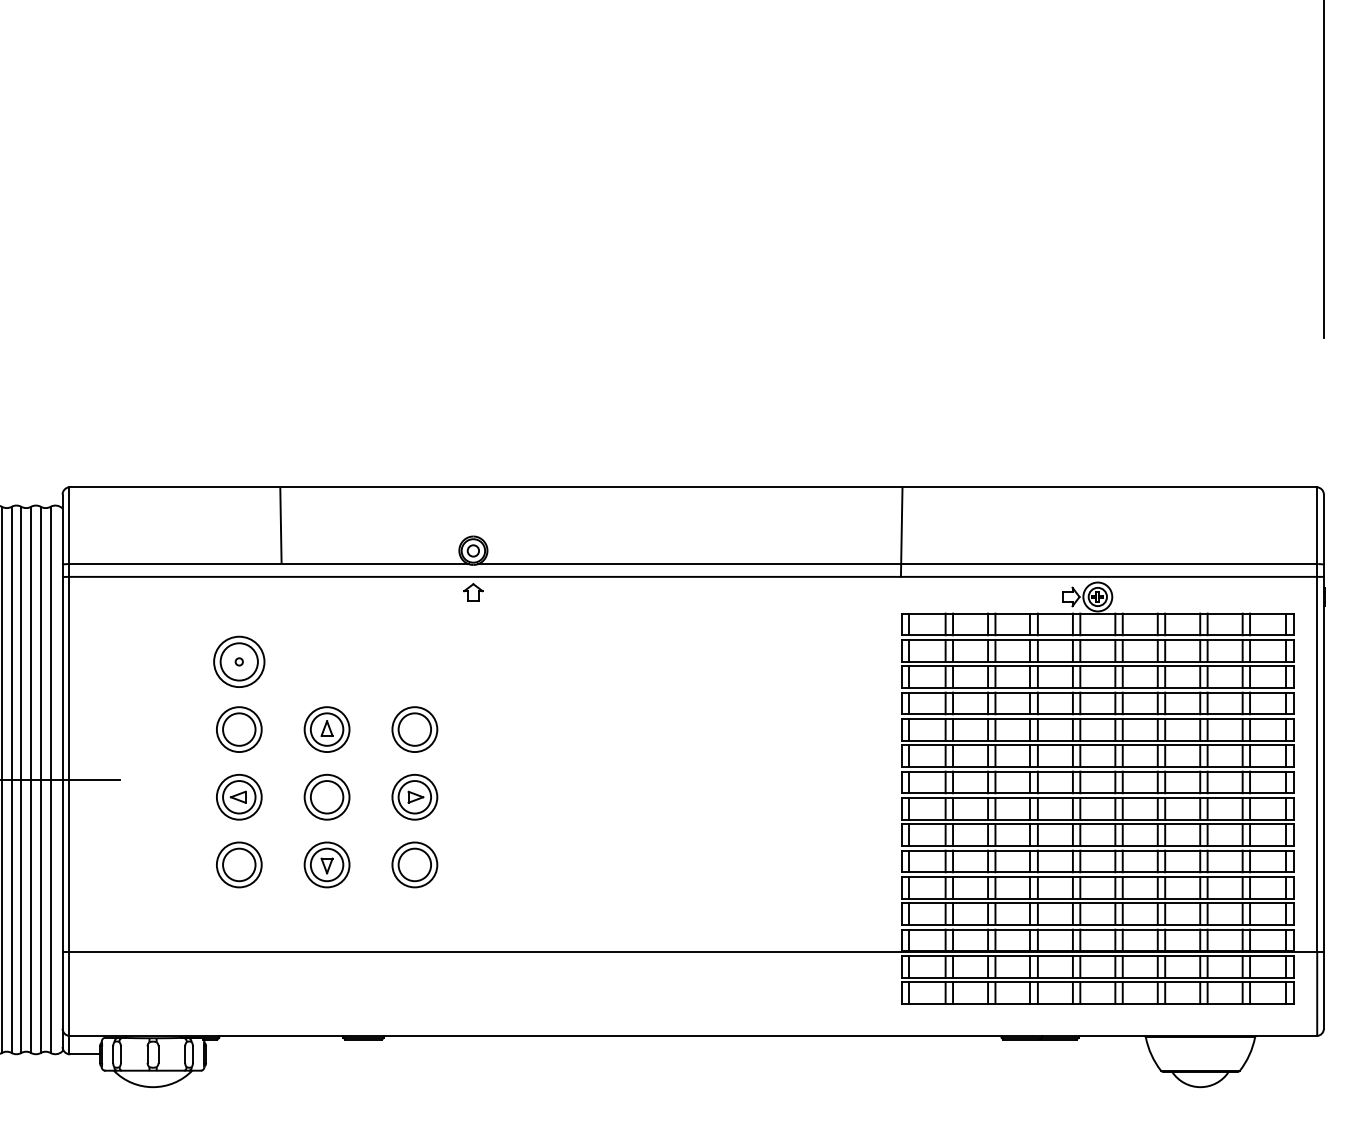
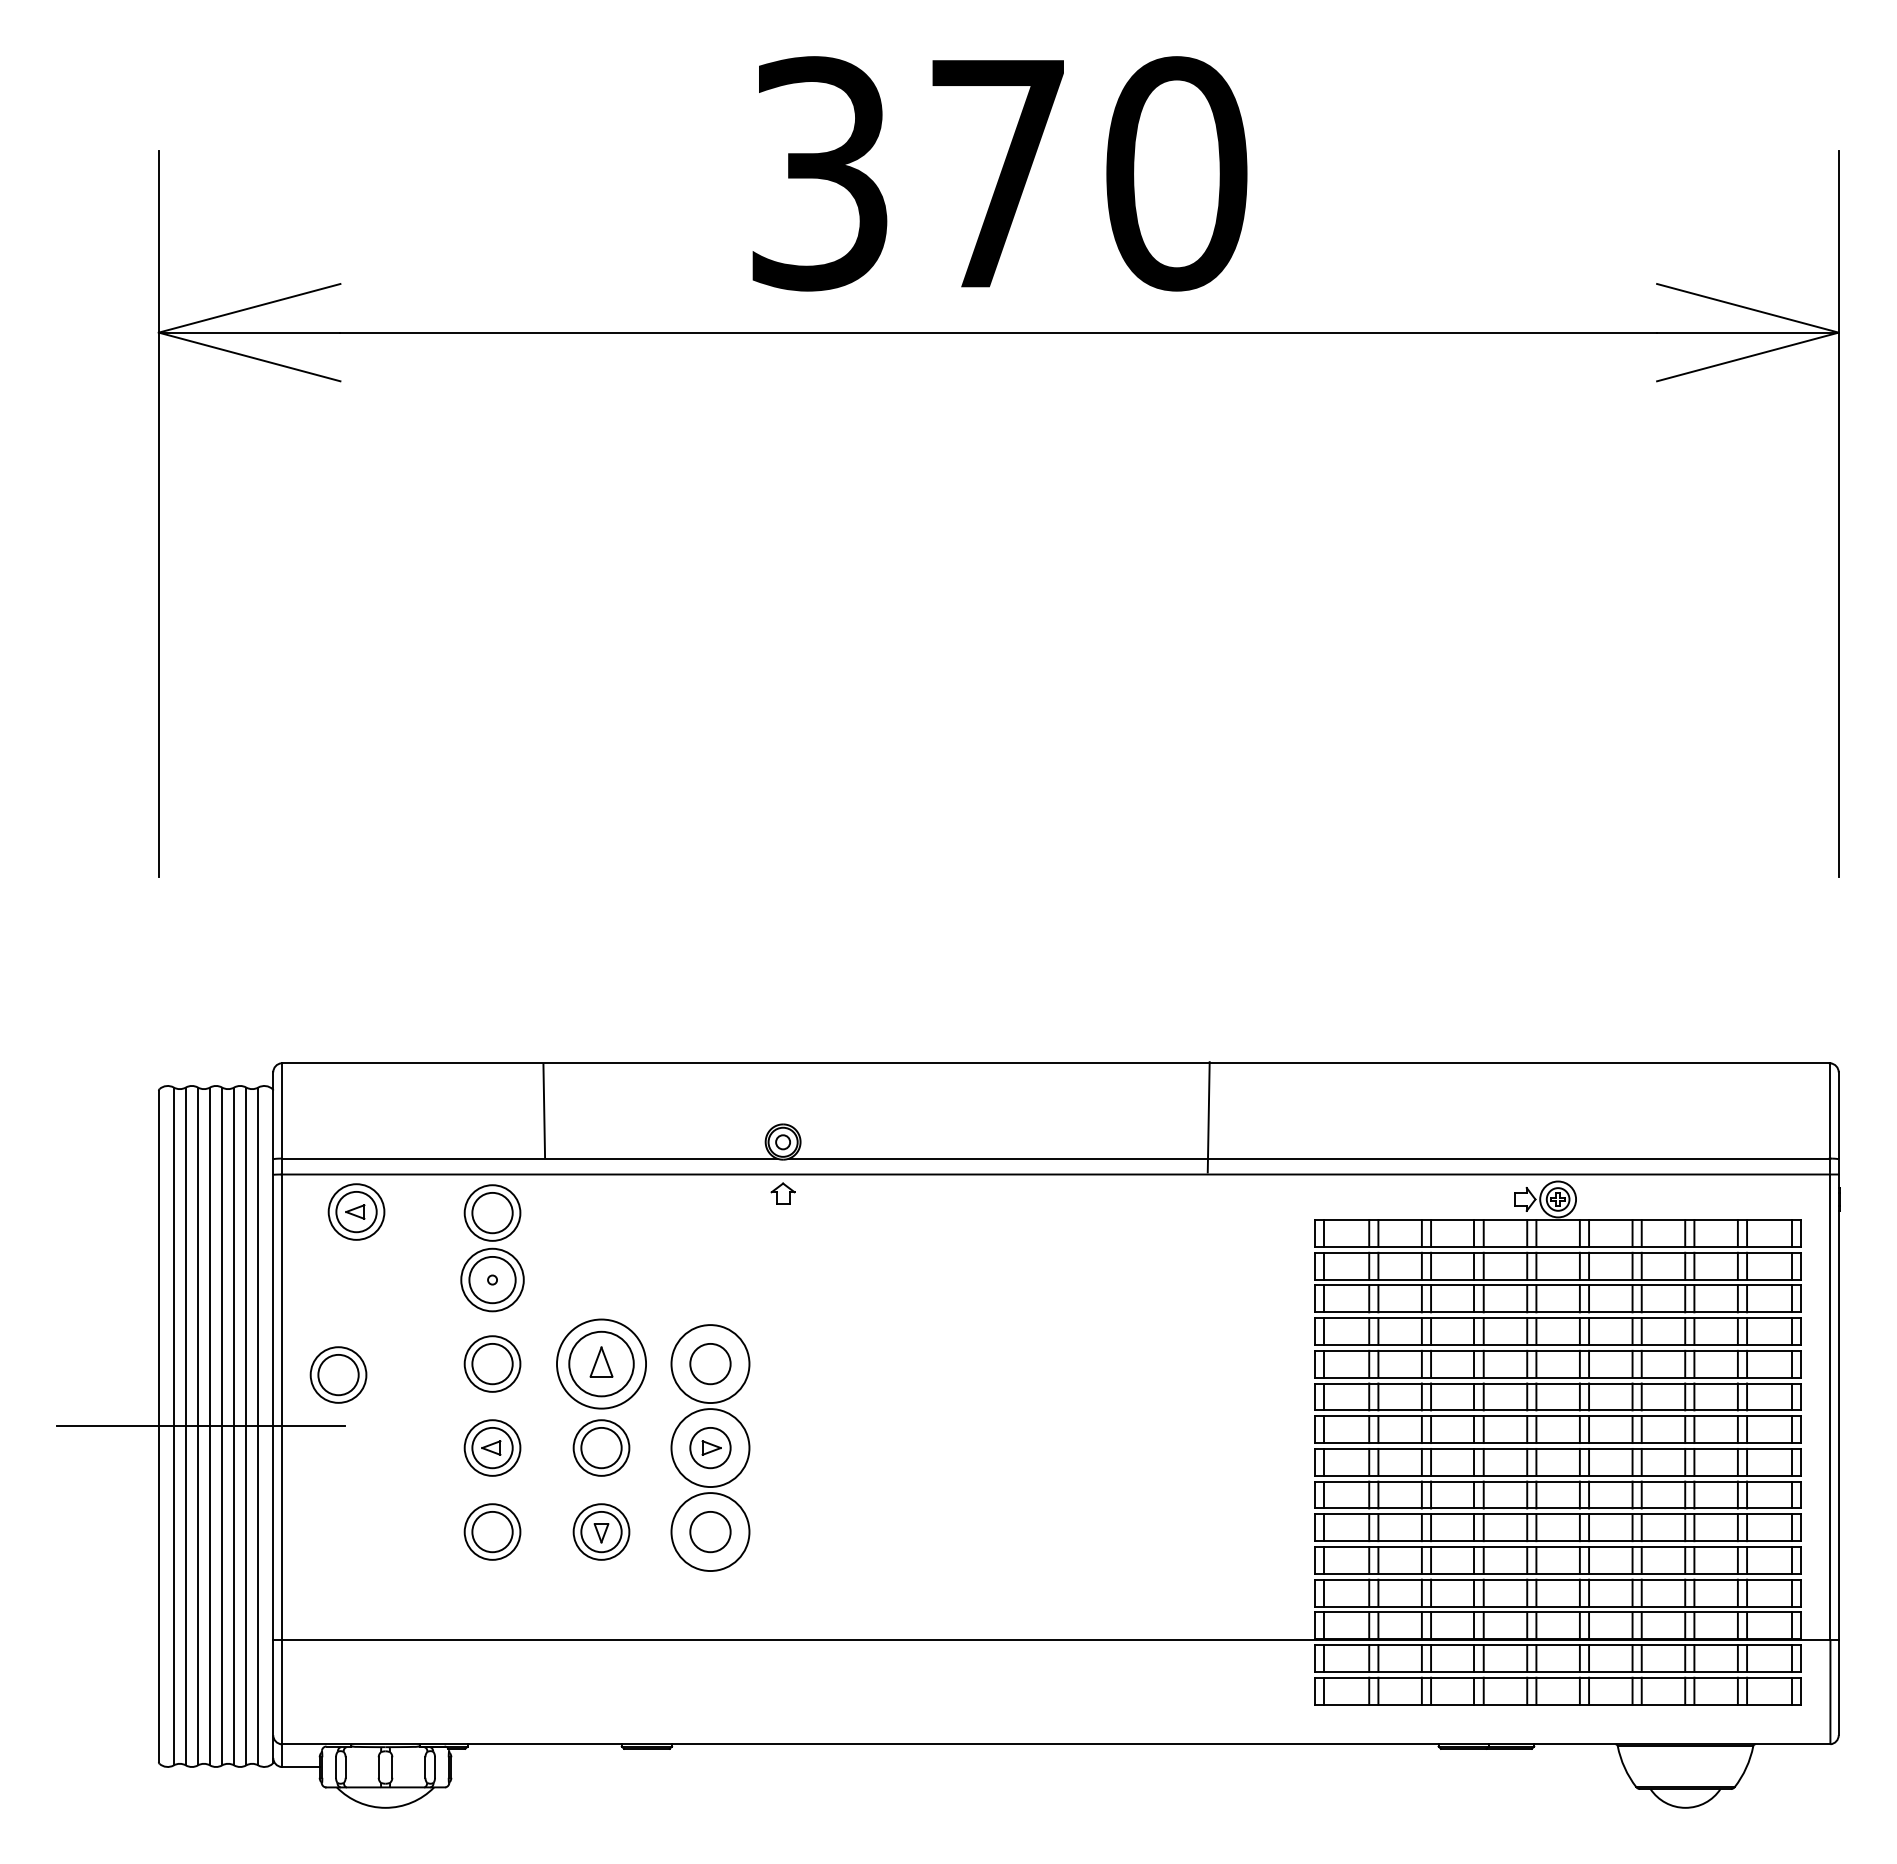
line: (901, 532) -> (1208, 1117), moved
part: (129, 606) -> (356, 1211), added
part: (239, 607) -> (492, 1212), added
part: (327, 729) -> (601, 1363), size x1.6
circle: (414, 729) -> (710, 1363), size x1.4
part: (115, 738) -> (338, 1374), added
circle: (414, 796) -> (710, 1447), size x1.4
circle: (414, 864) -> (710, 1531), size x1.4

